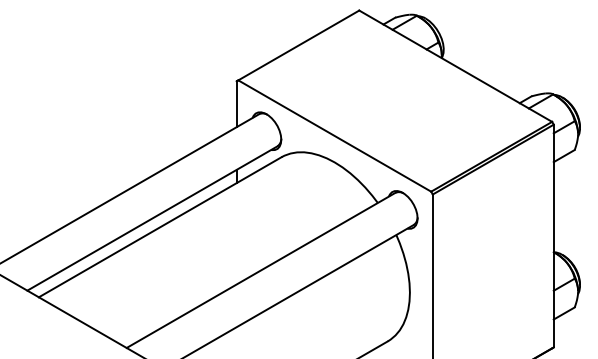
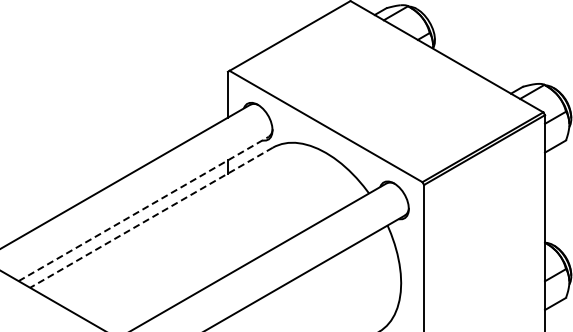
line: (152, 218) -> (143, 208), solid -> dashed
line: (159, 227) -> (150, 217), solid -> dashed

